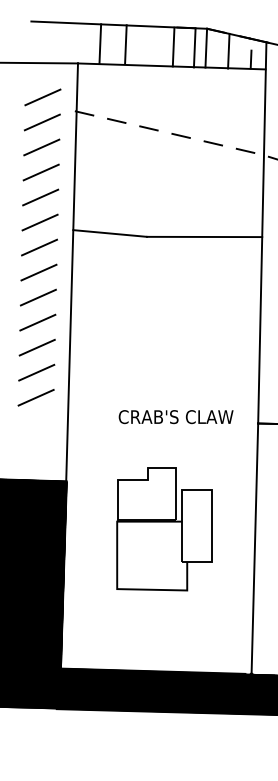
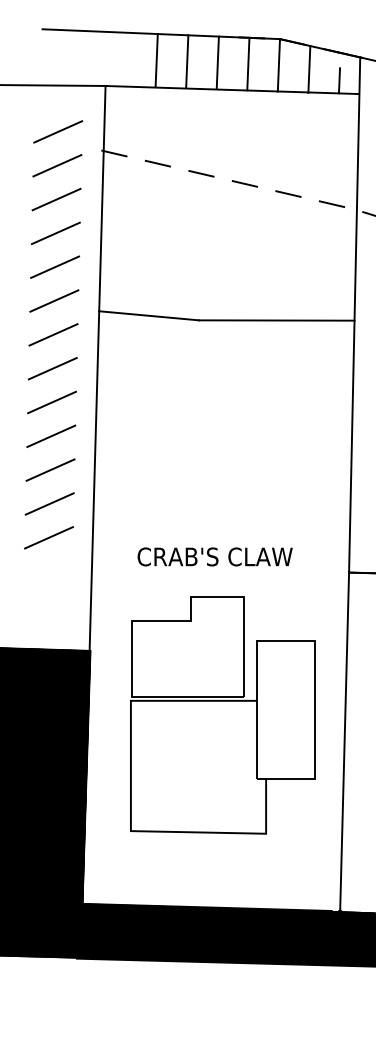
line: (100, 43) -> (156, 60), moved
line: (126, 44) -> (187, 61), moved
line: (173, 46) -> (217, 62), moved
line: (194, 47) -> (248, 63), moved
text: (175, 416) -> (214, 556), moved
part: (164, 529) -> (222, 715), size x1.43

